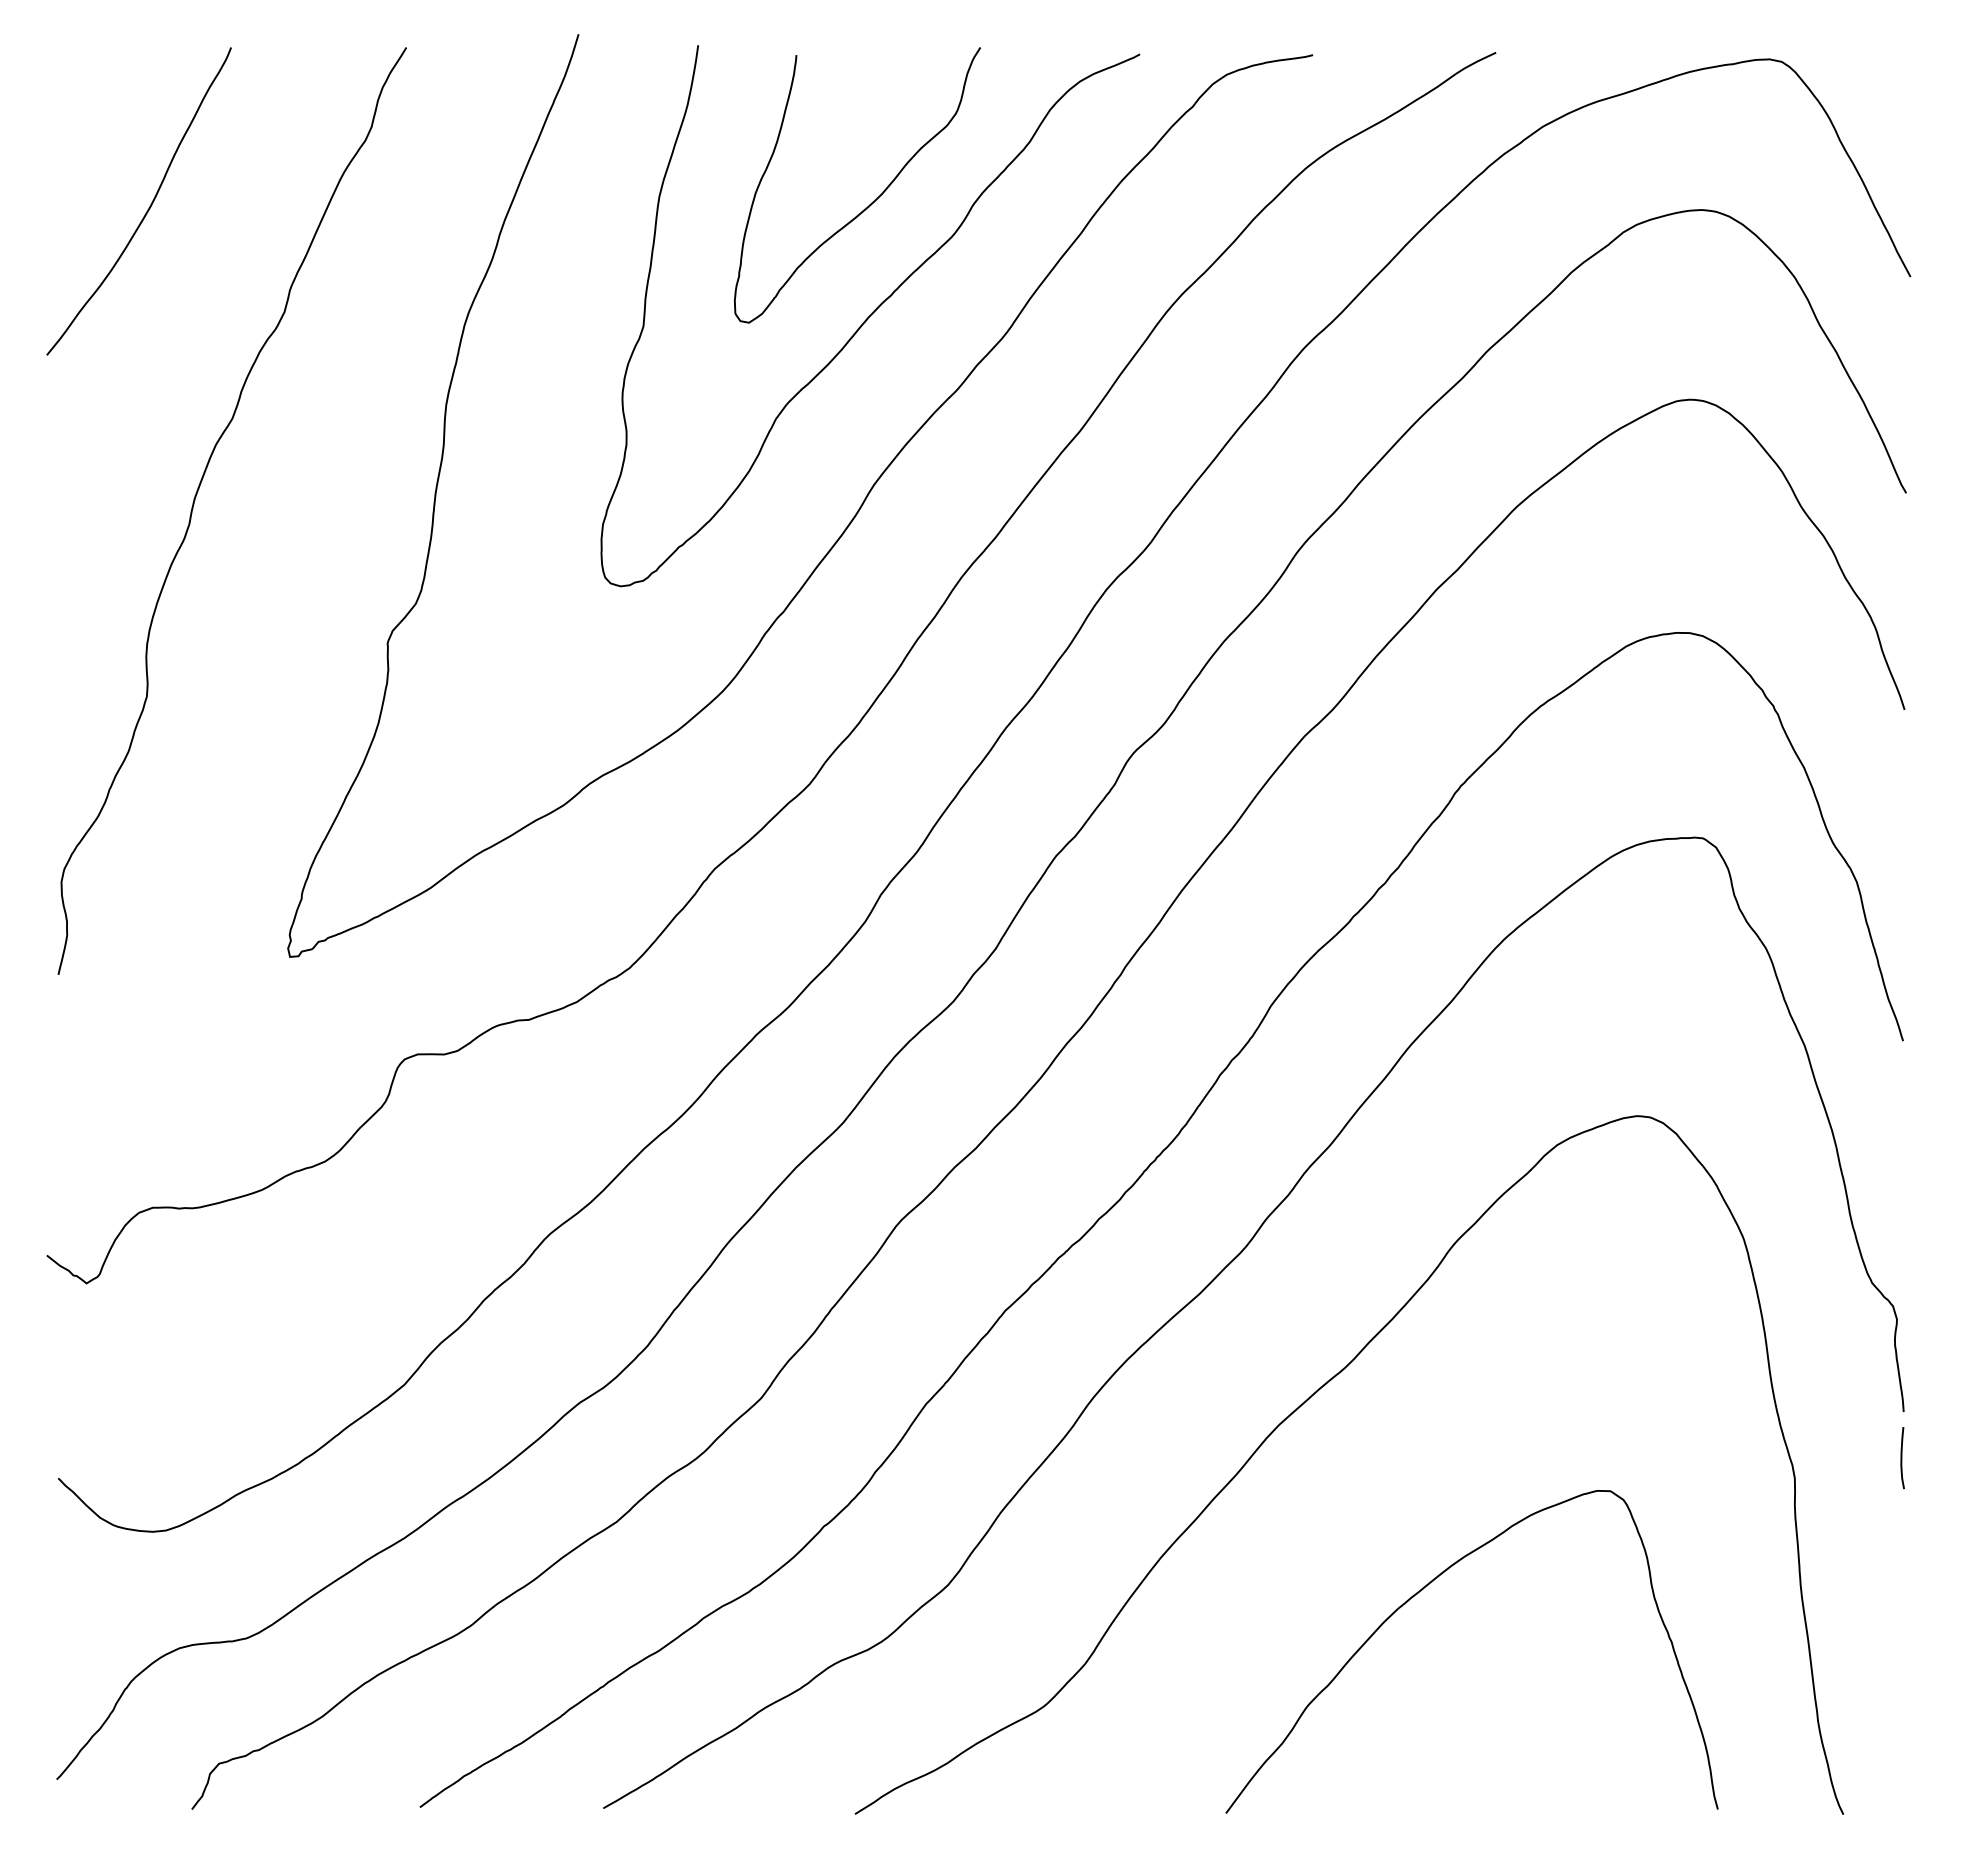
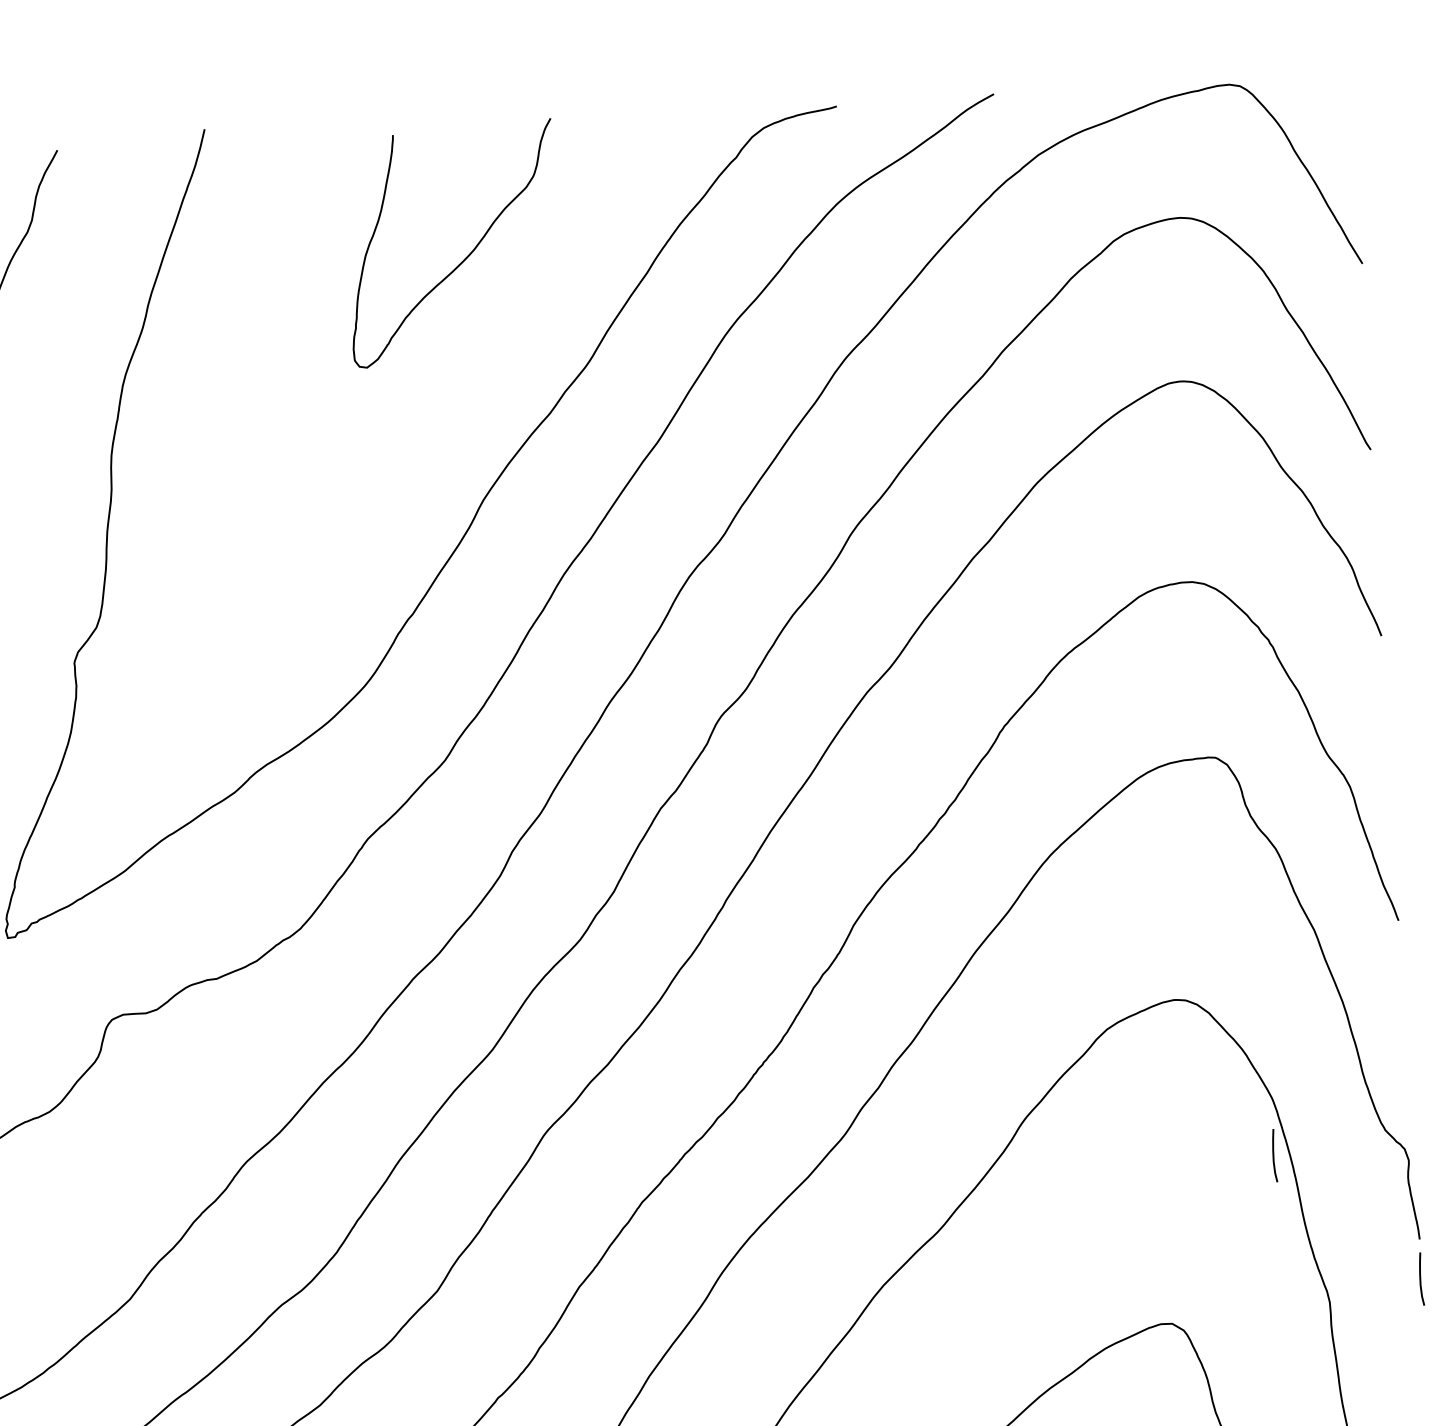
curve: (870, 316) -> (471, 355), removed
curve: (1741, 1304) -> (1274, 1156), added

